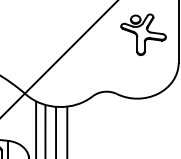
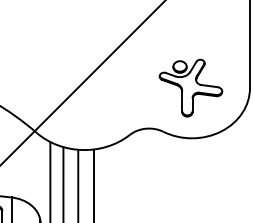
part: (143, 34) -> (190, 87), moved

